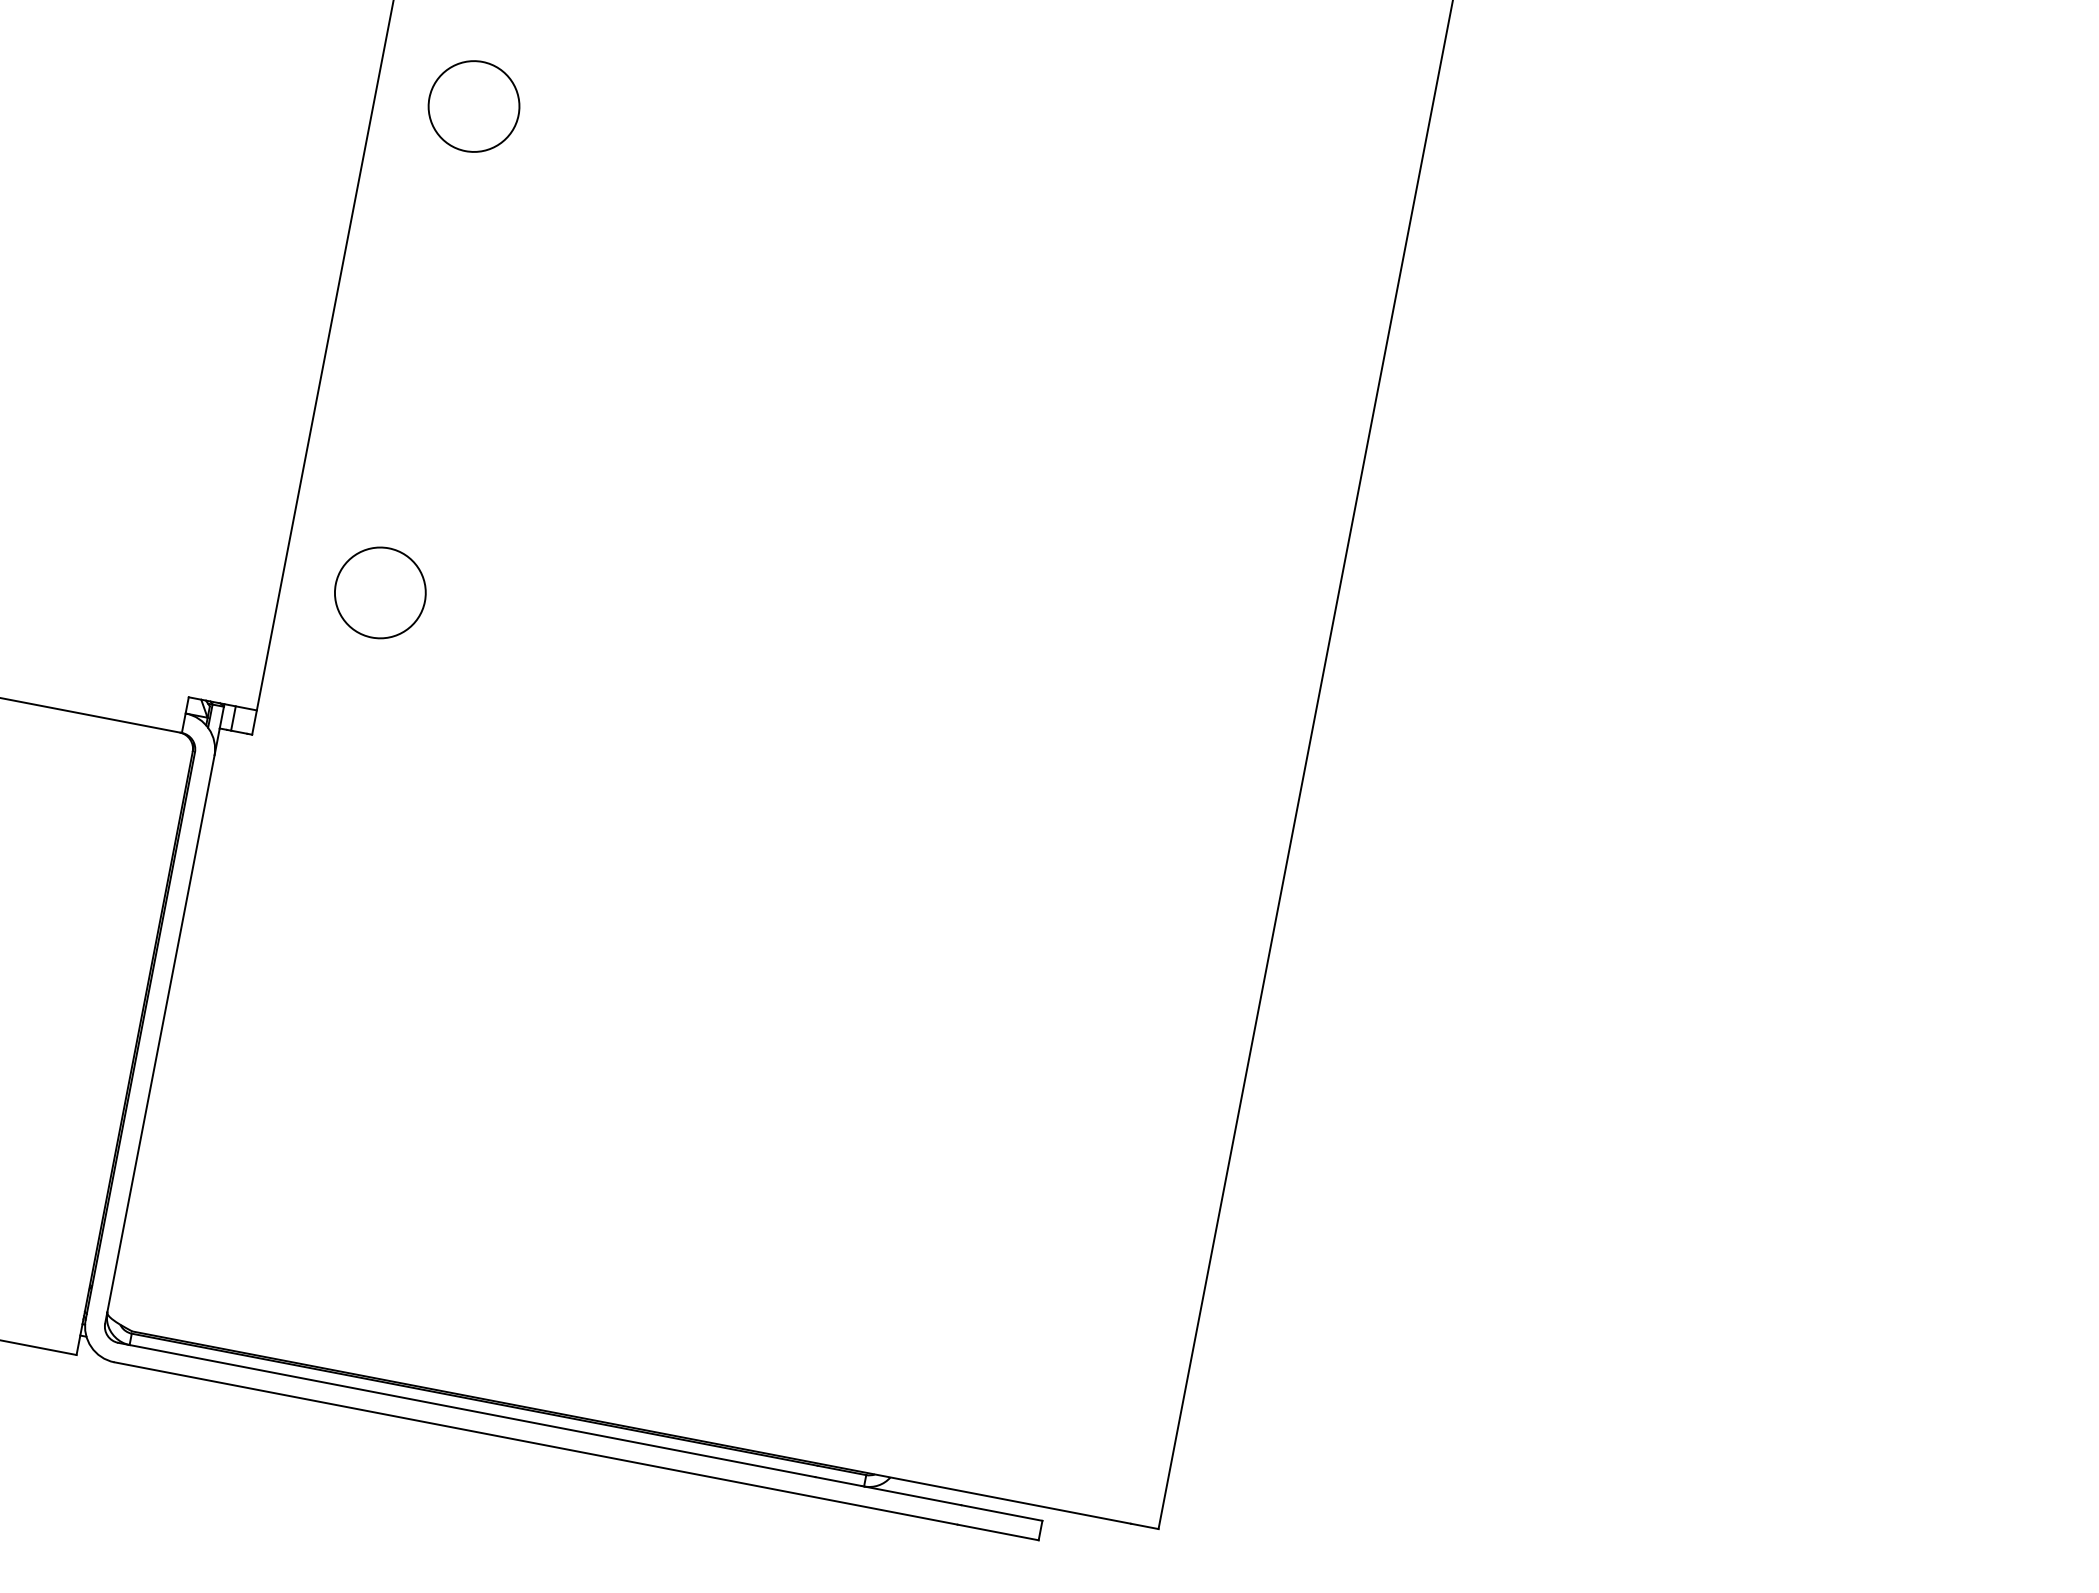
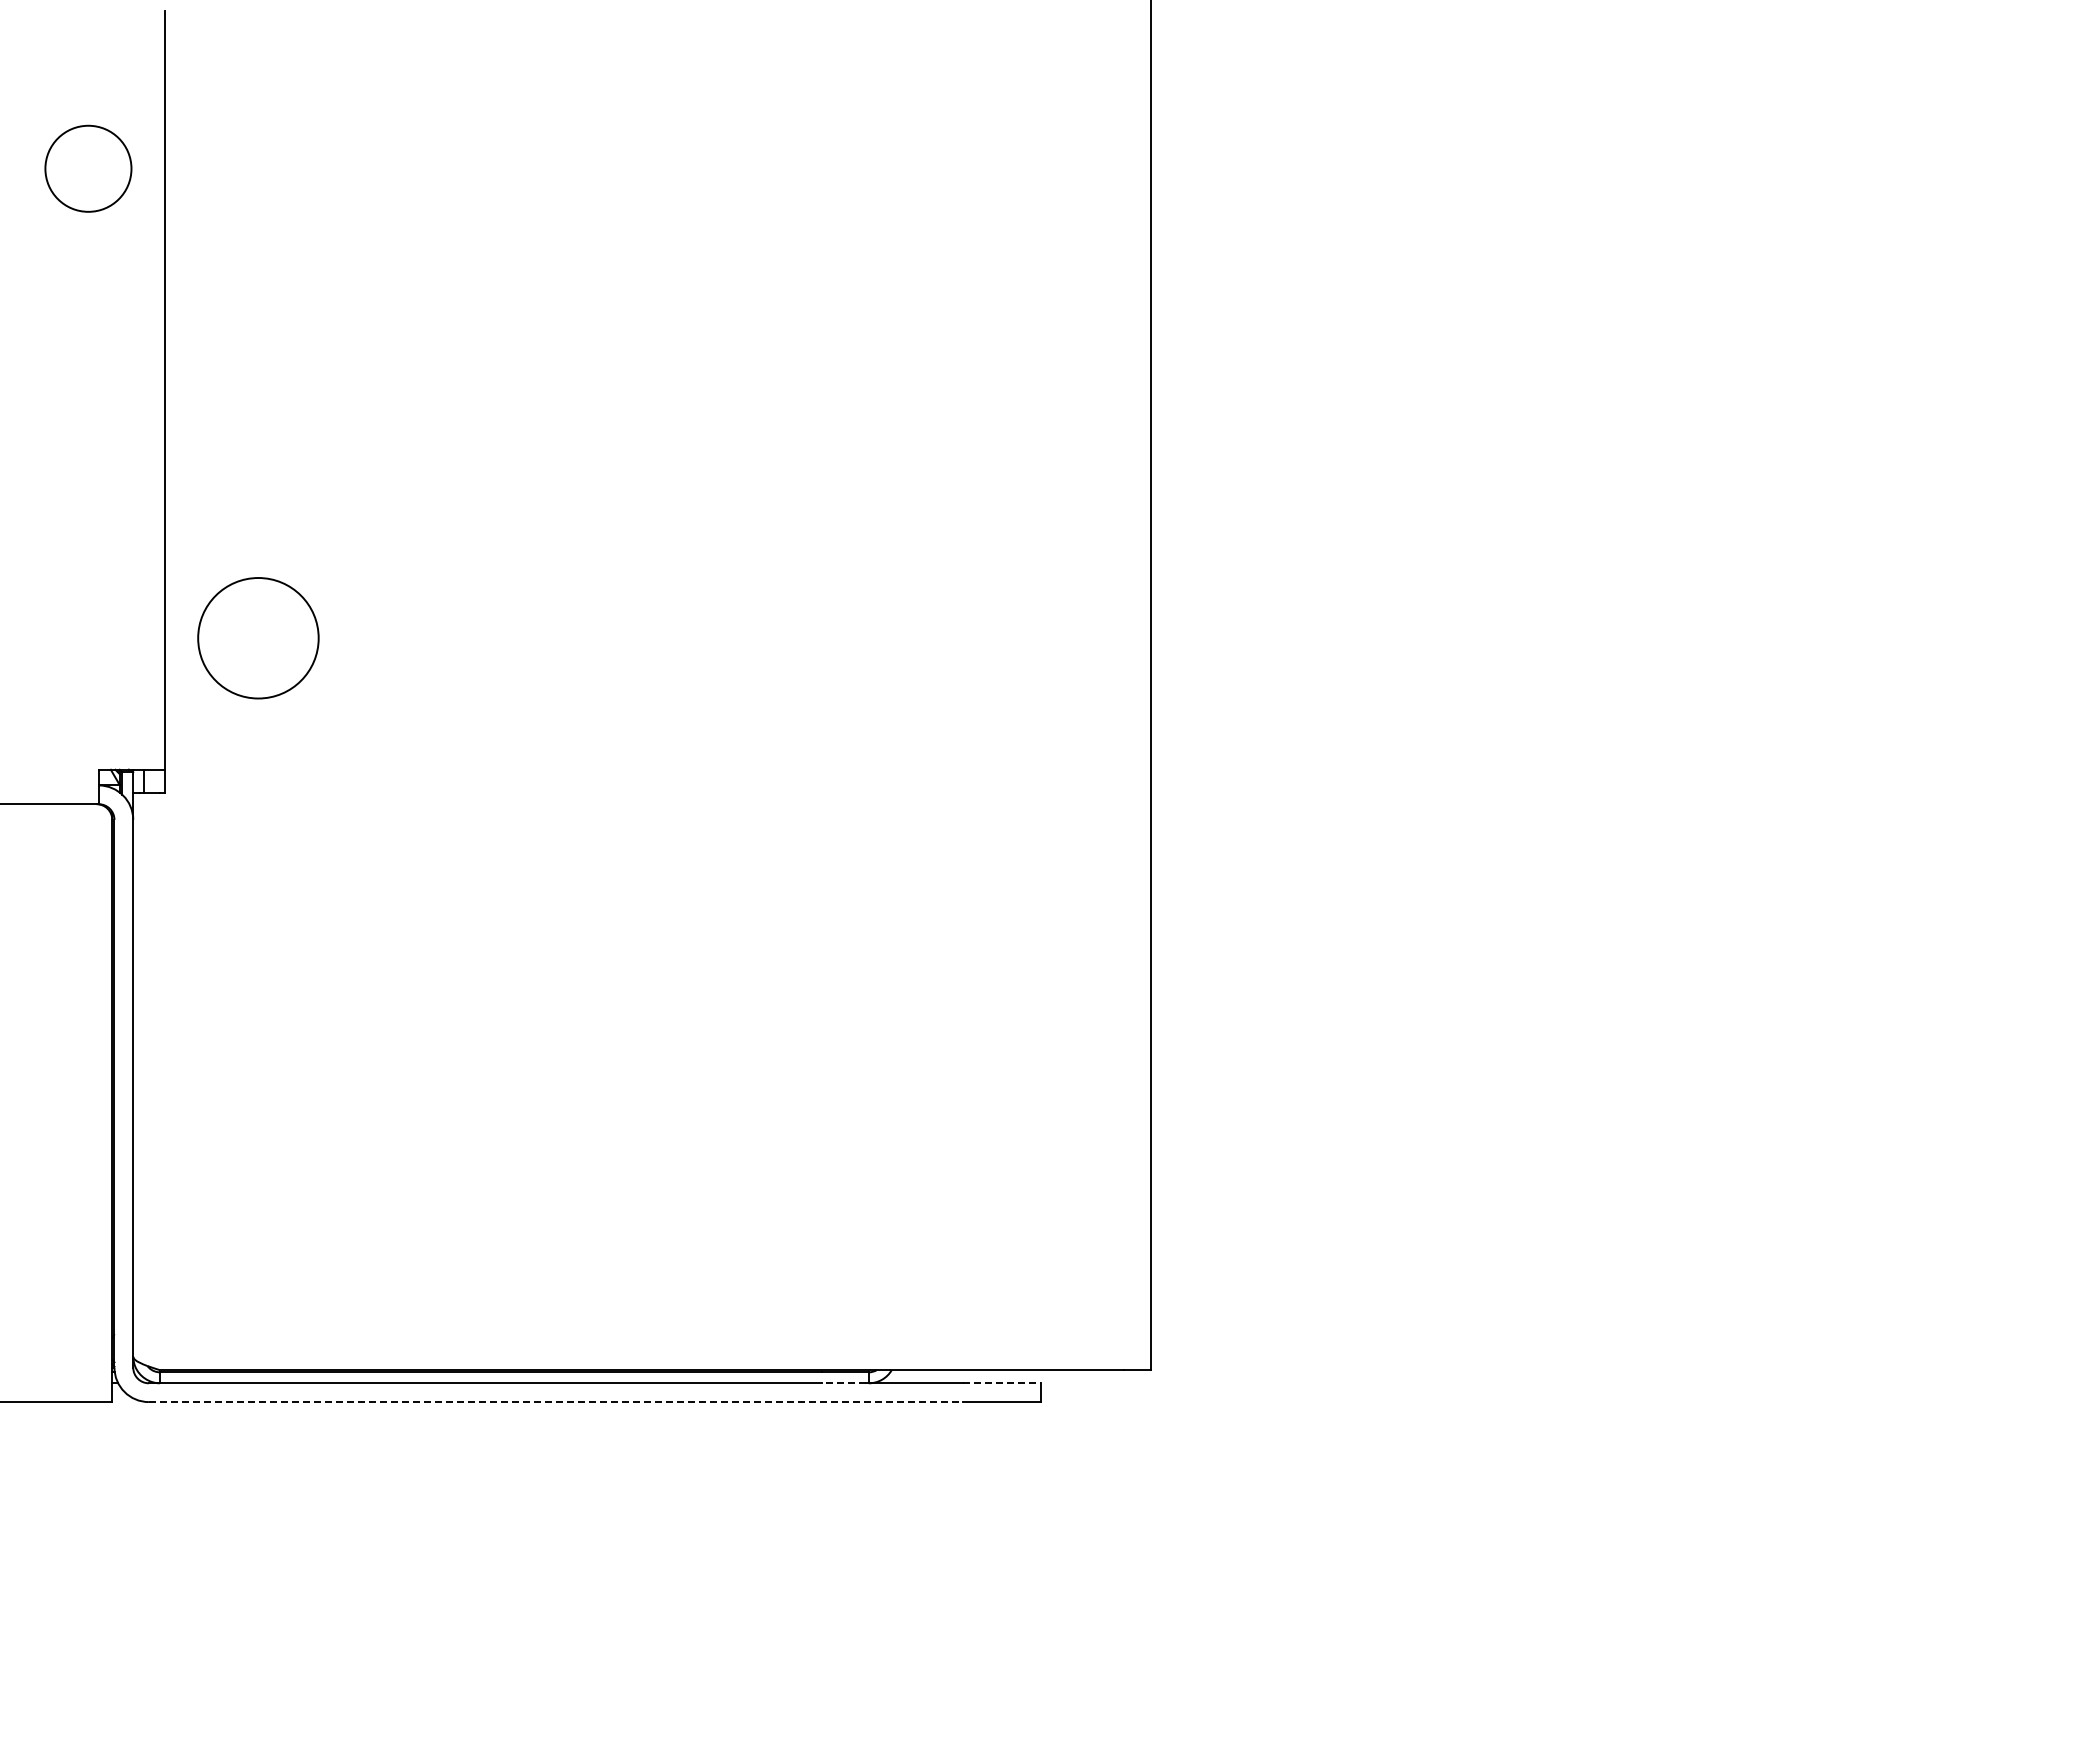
circle: (474, 106) -> (88, 168), moved
circle: (380, 593) -> (258, 638), size x1.4
line: (535, 1443) -> (555, 1402), solid -> dashed
line: (837, 1481) -> (843, 1383), solid -> dashed
line: (1002, 1513) -> (1002, 1383), solid -> dashed

